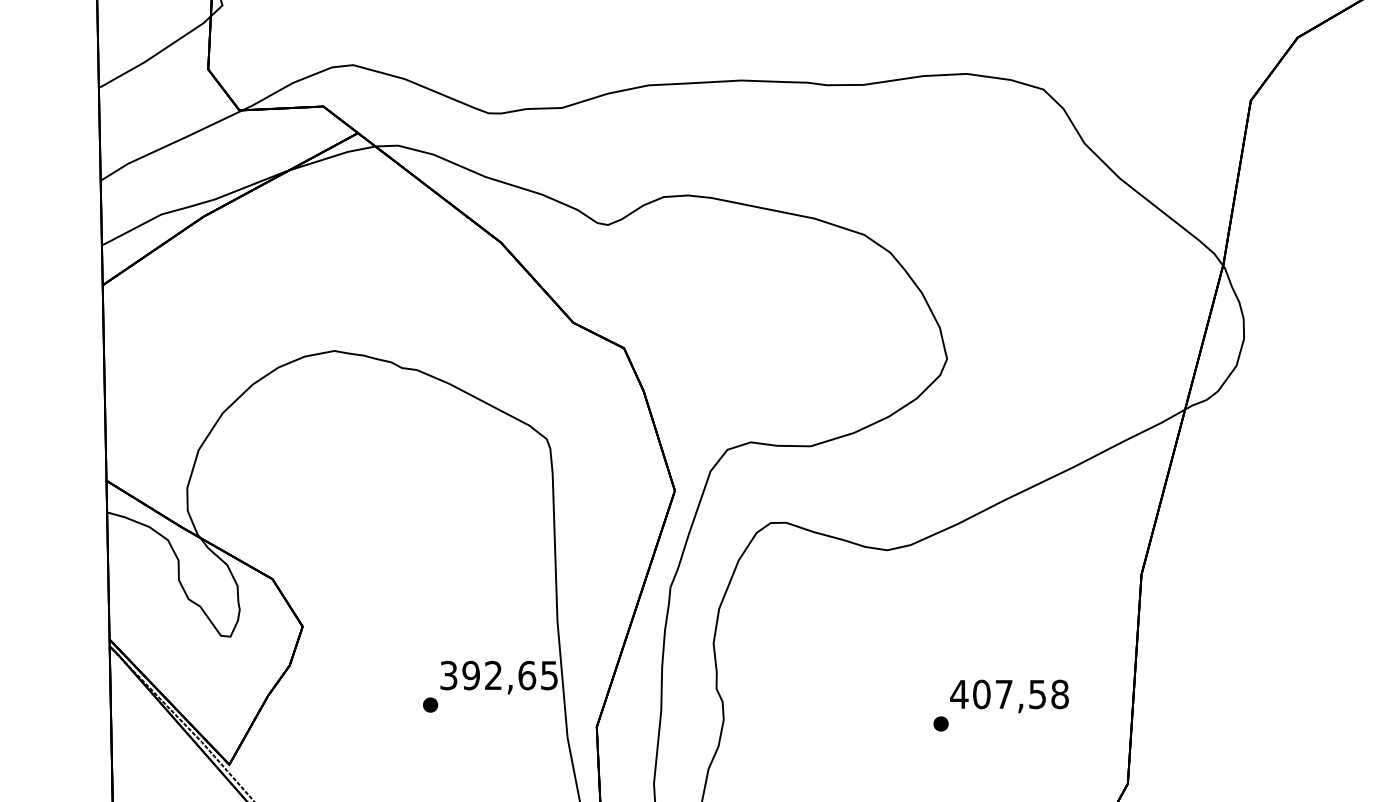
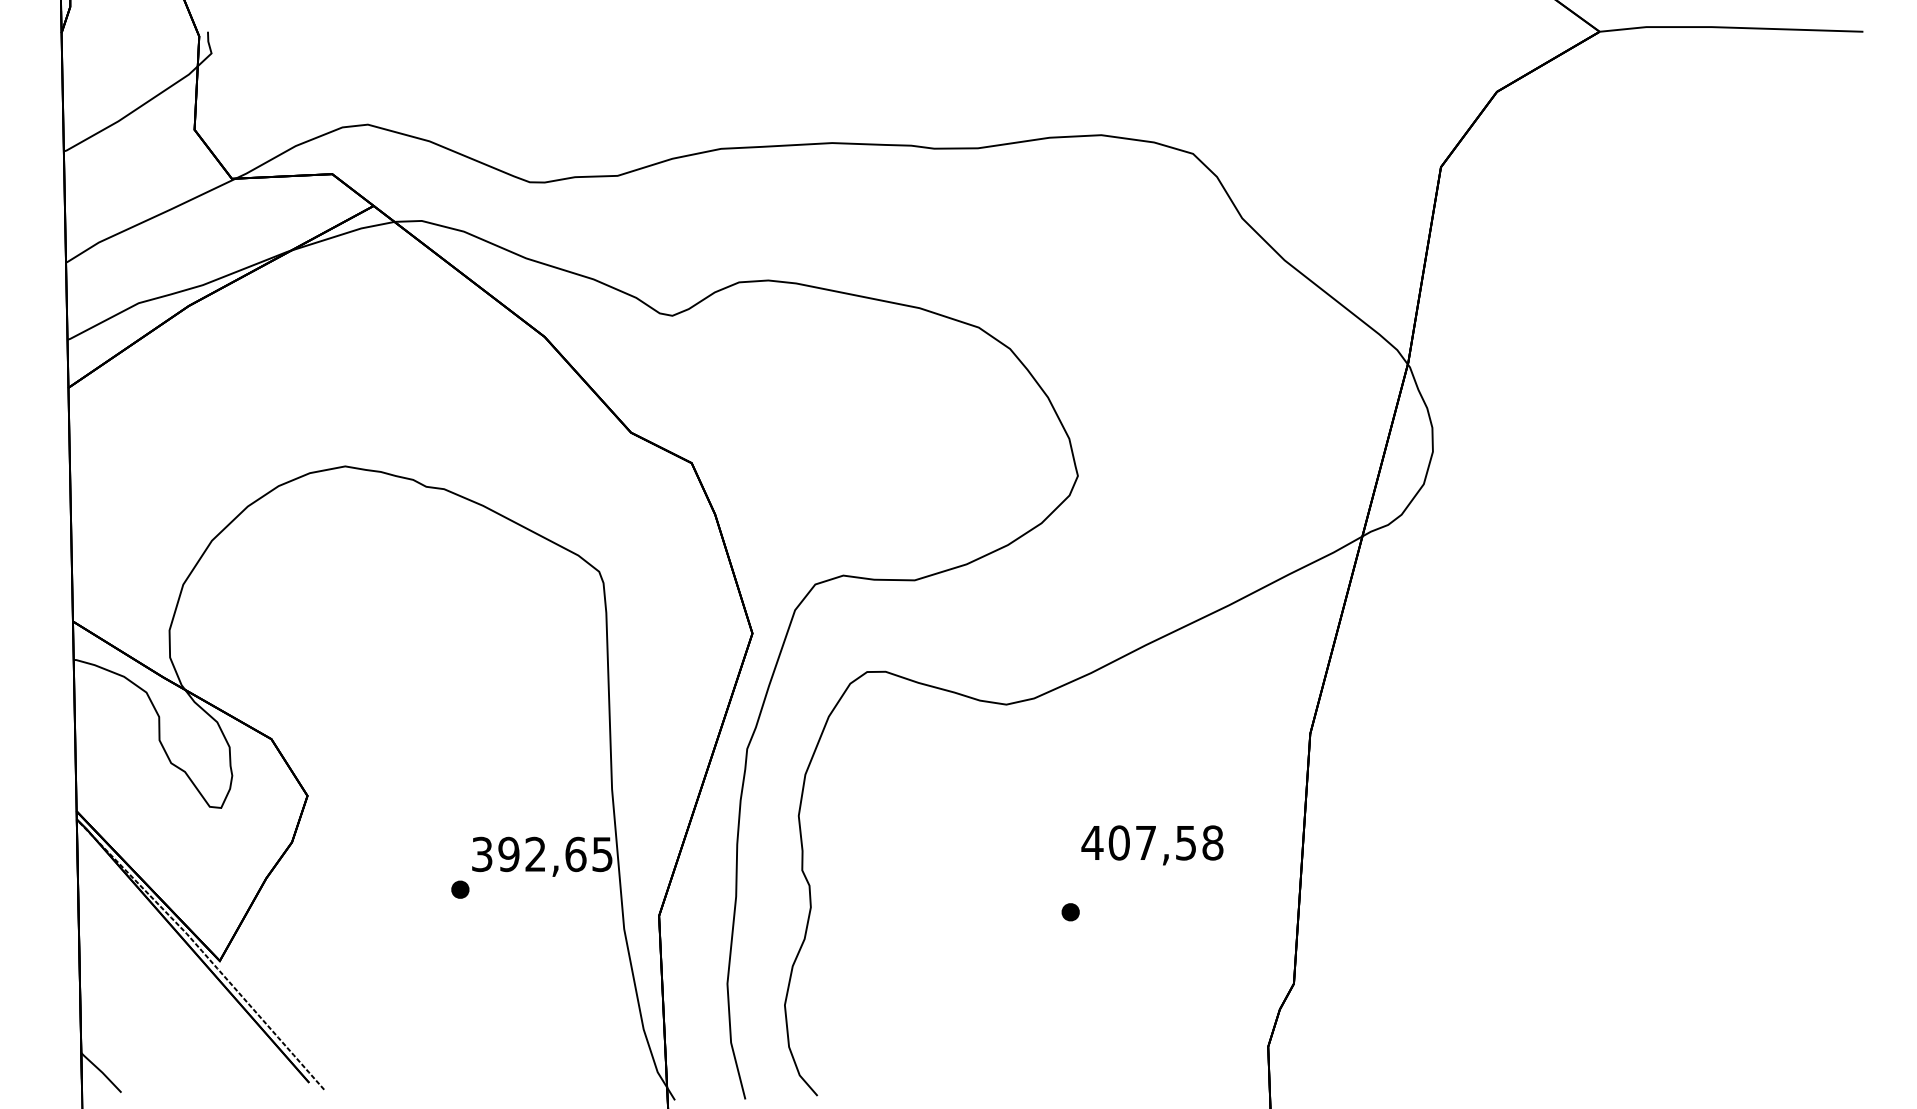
text: (1009, 696) -> (1152, 845), moved

